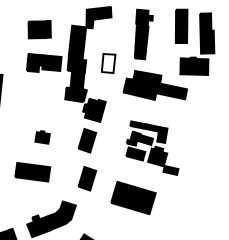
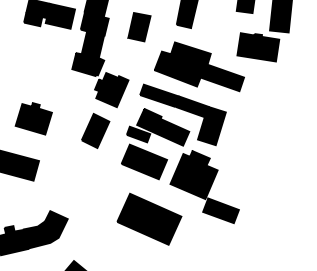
fill: (108, 63) -> (139, 27), added
part: (42, 137) -> (33, 118), size x1.67
part: (152, 147) -> (185, 152), size x1.67
part: (87, 178) -> (88, 183), removed

